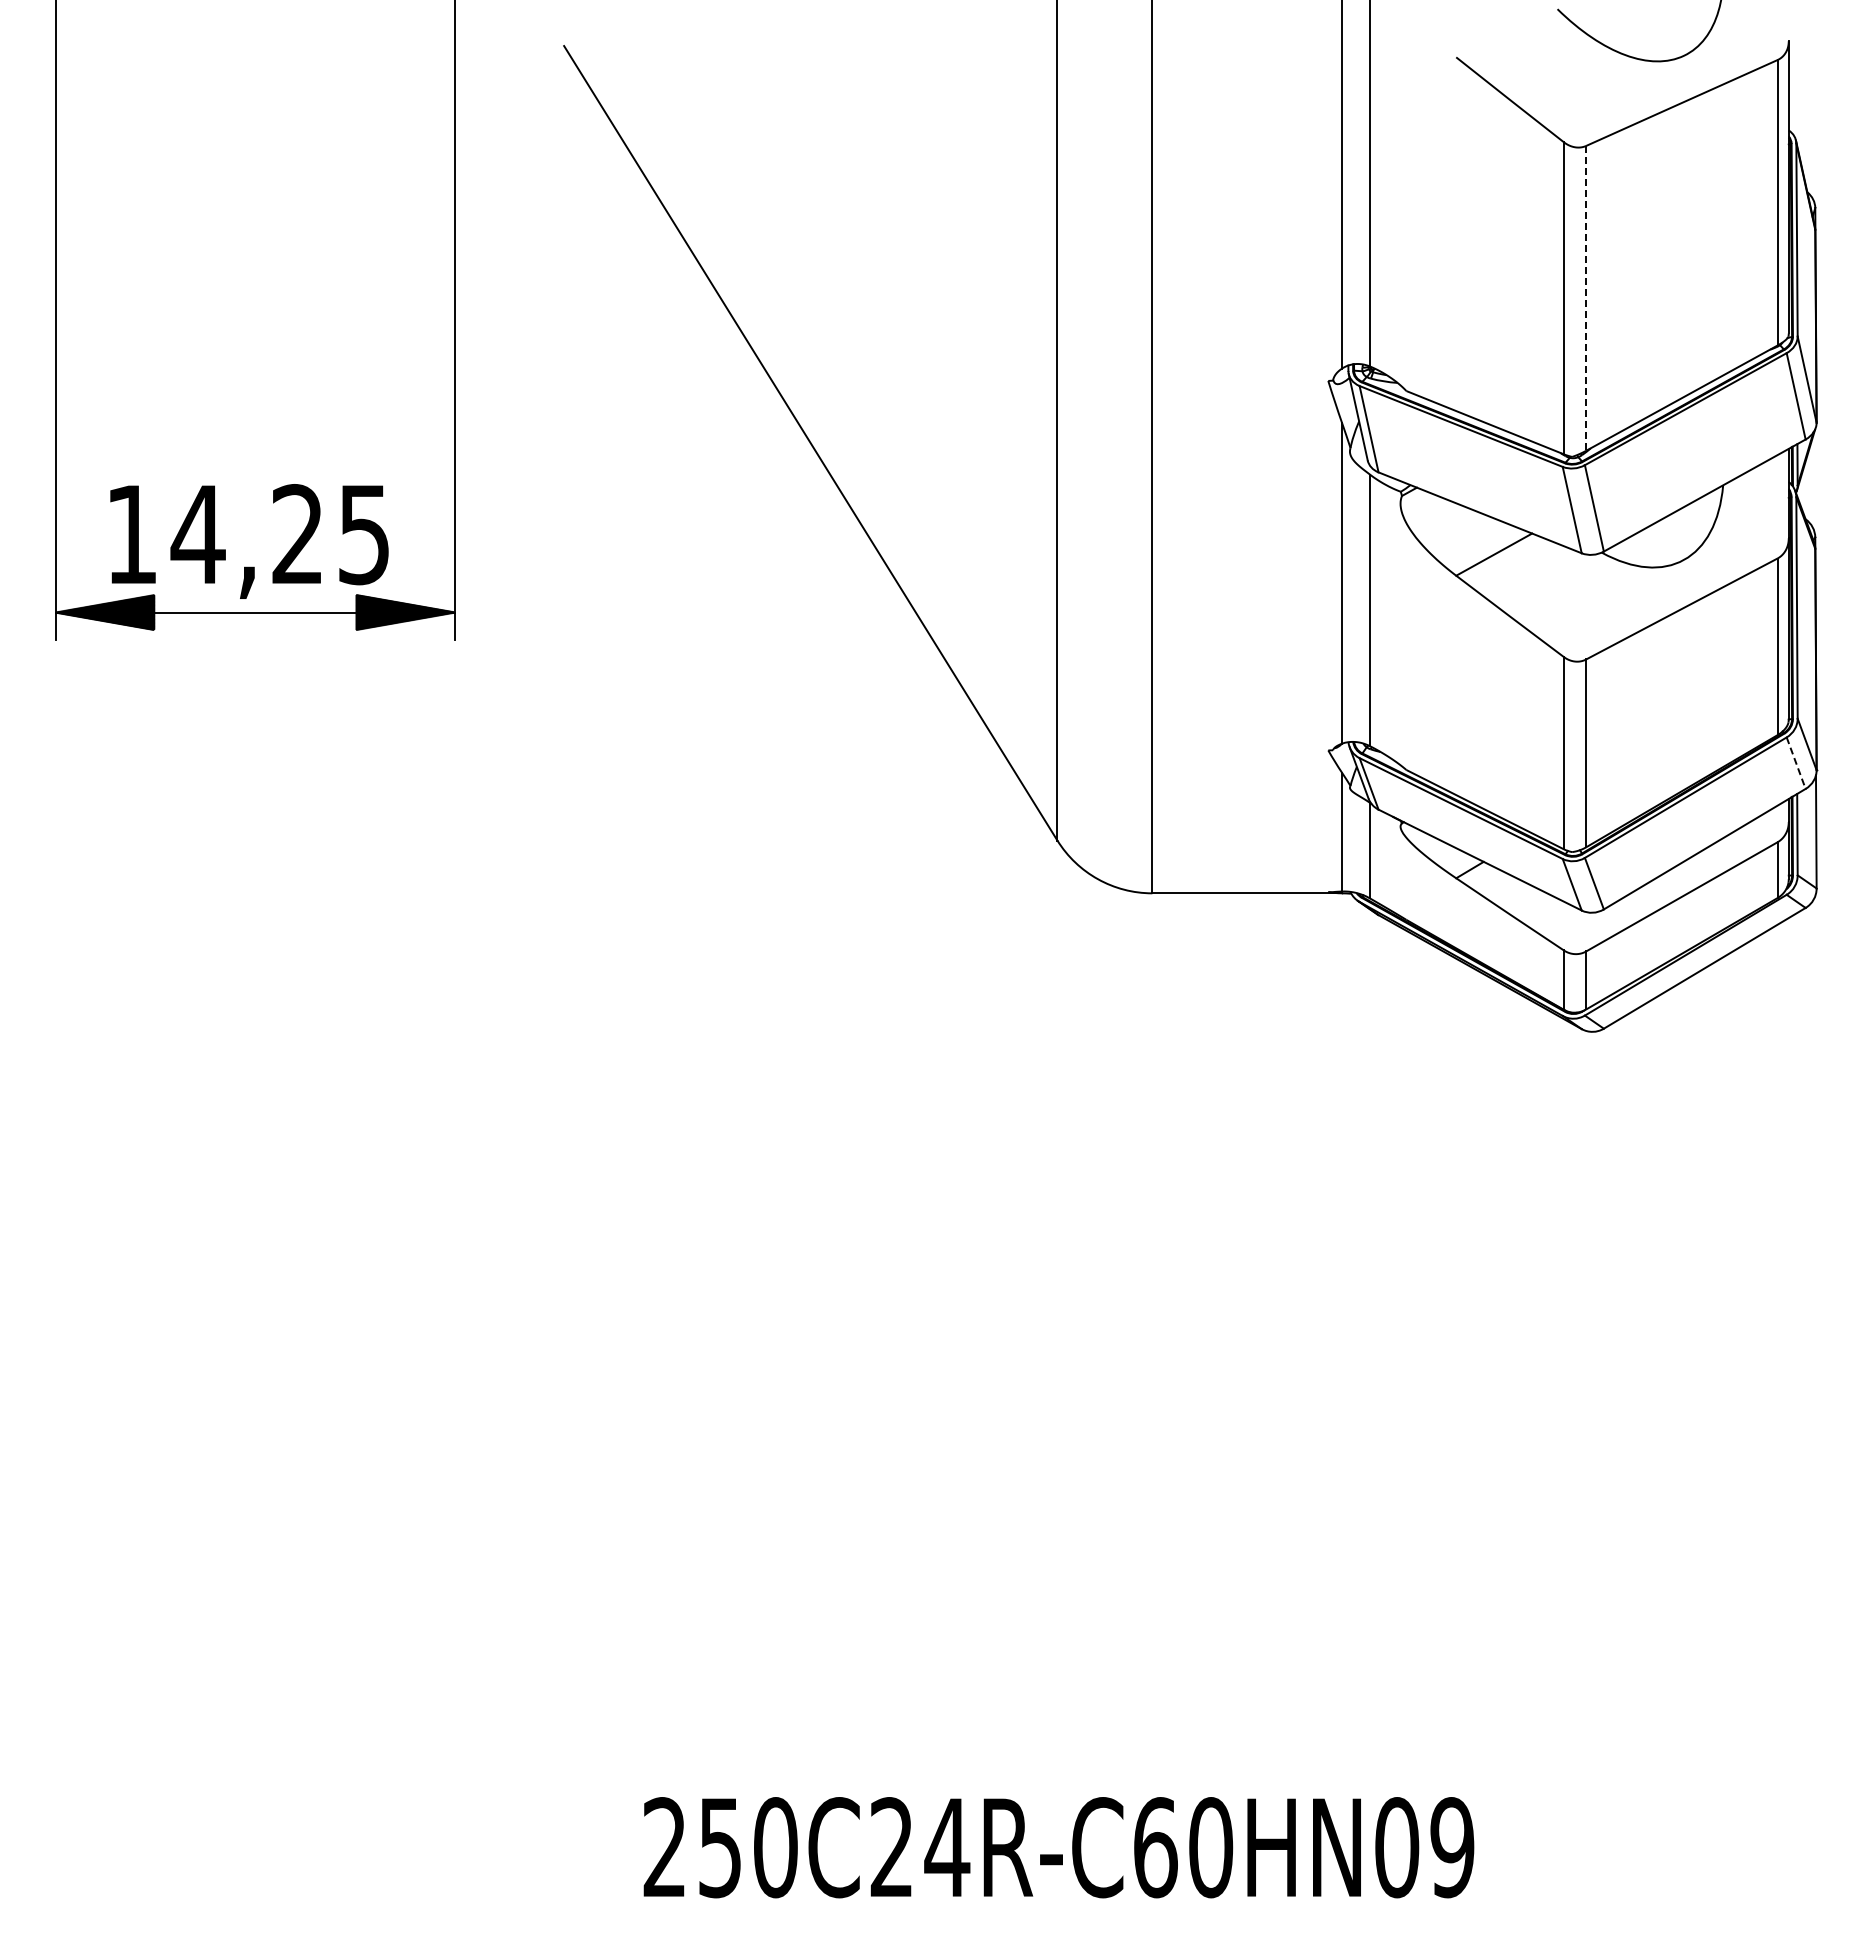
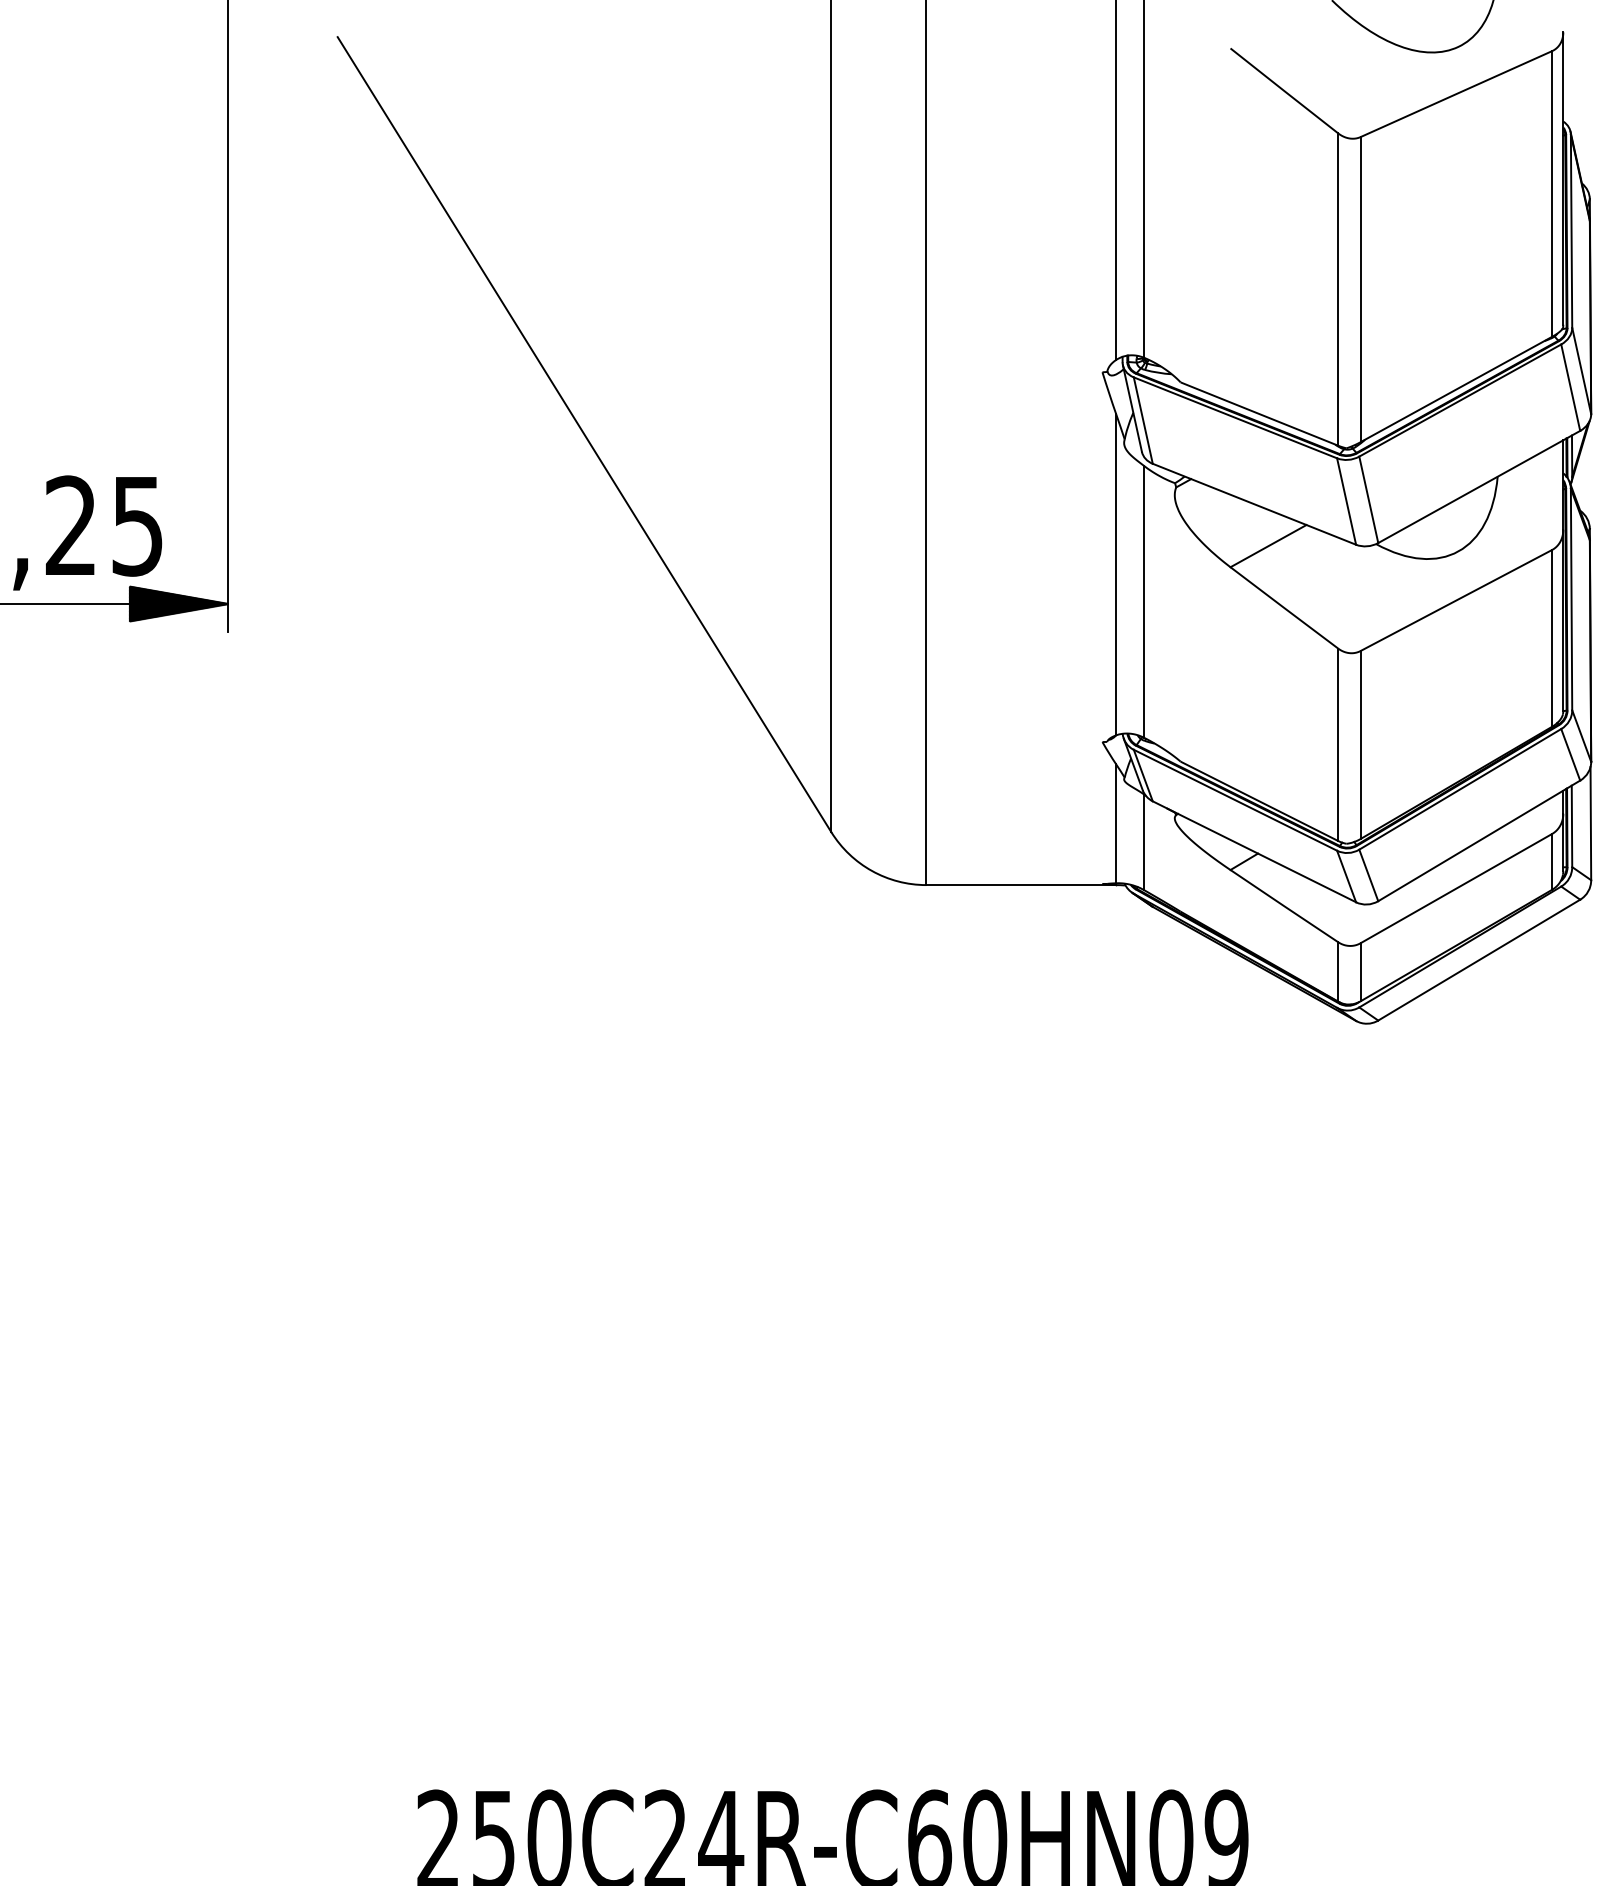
line: (1586, 298) -> (1360, 289), dashed -> solid
line: (1796, 763) -> (1571, 755), dashed -> solid

